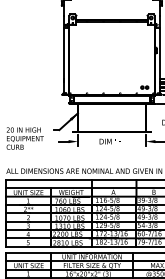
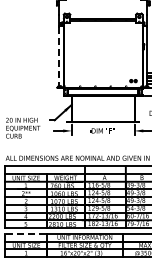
line: (64, 63) -> (59, 58), solid -> dashed
line: (28, 252) -> (26, 233), solid -> dashed

